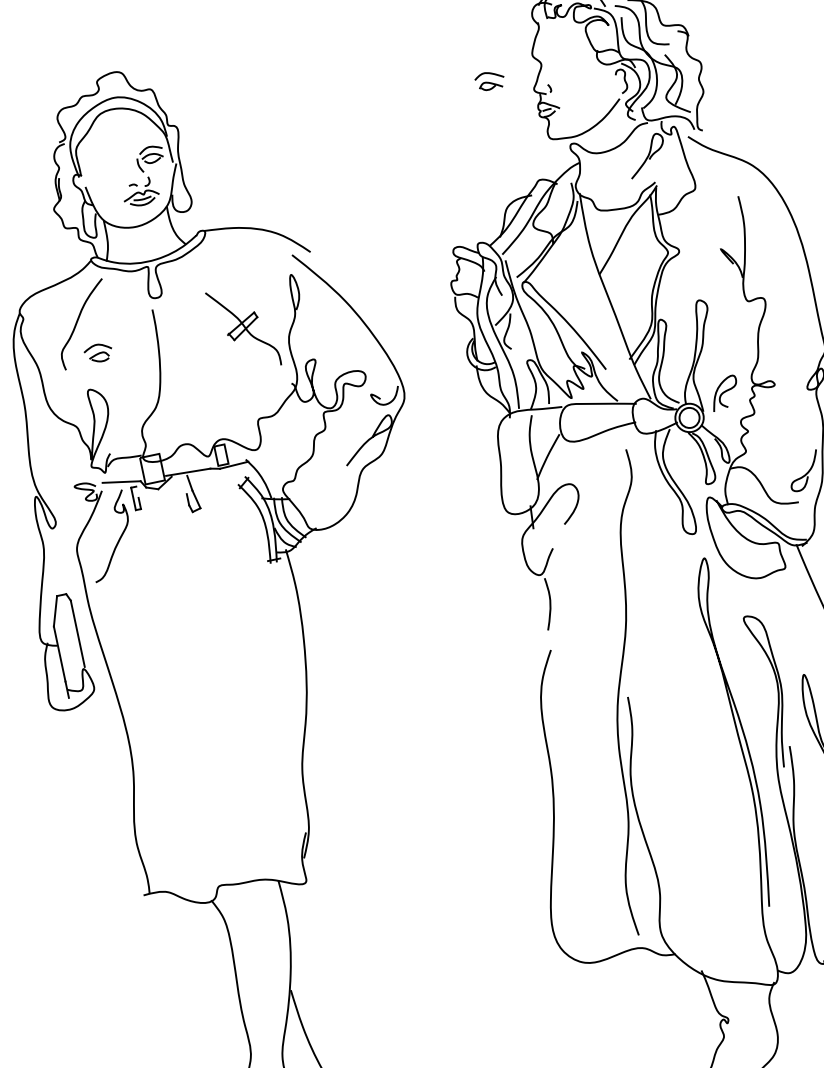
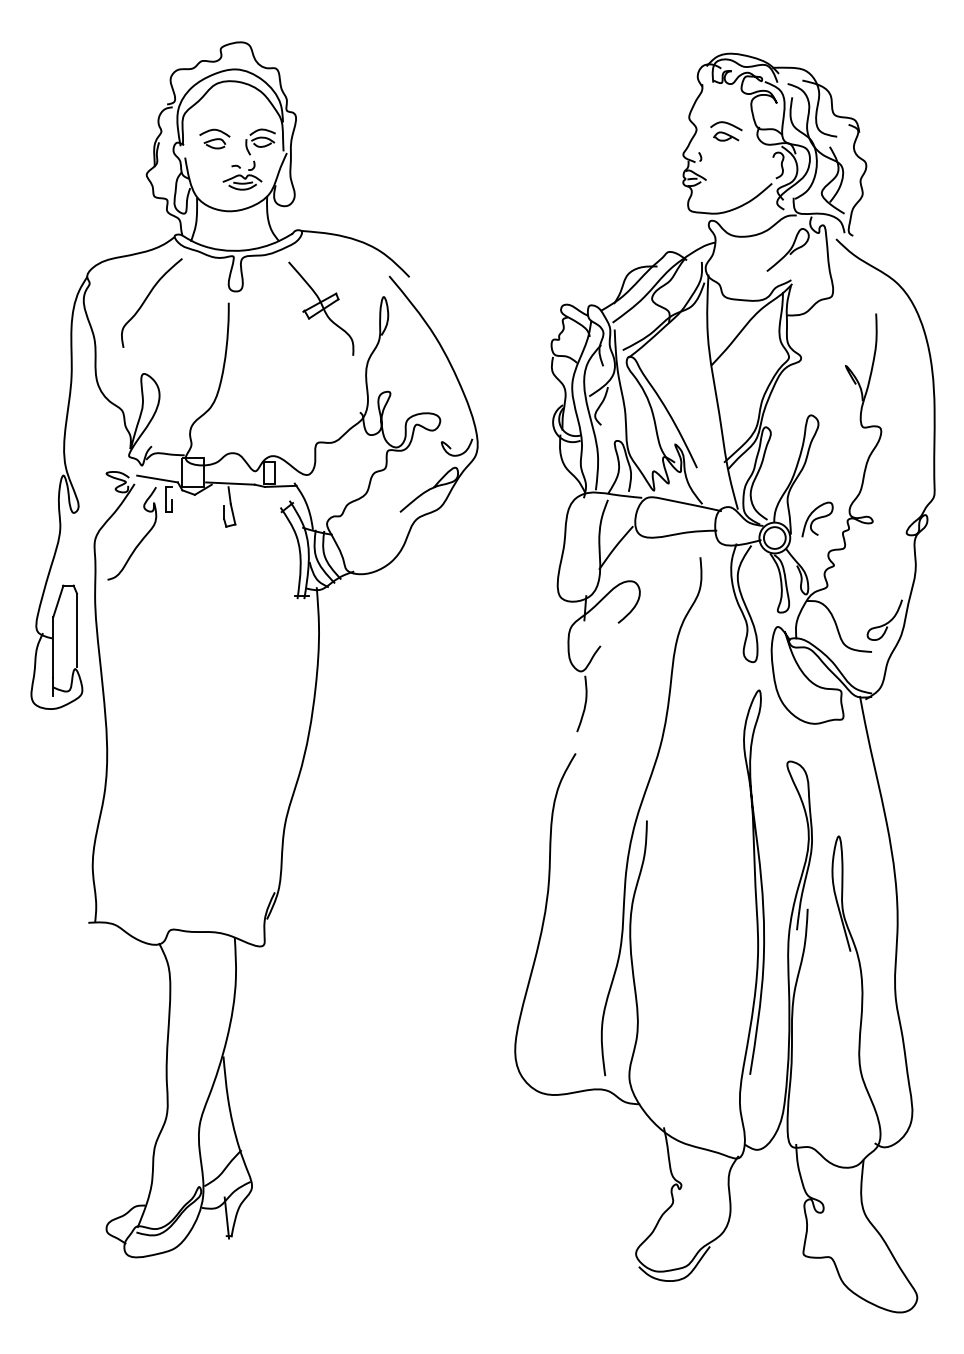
part: (490, 80) -> (726, 131), moved
part: (243, 328) -> (321, 308), moved
part: (98, 352) -> (214, 138), moved

